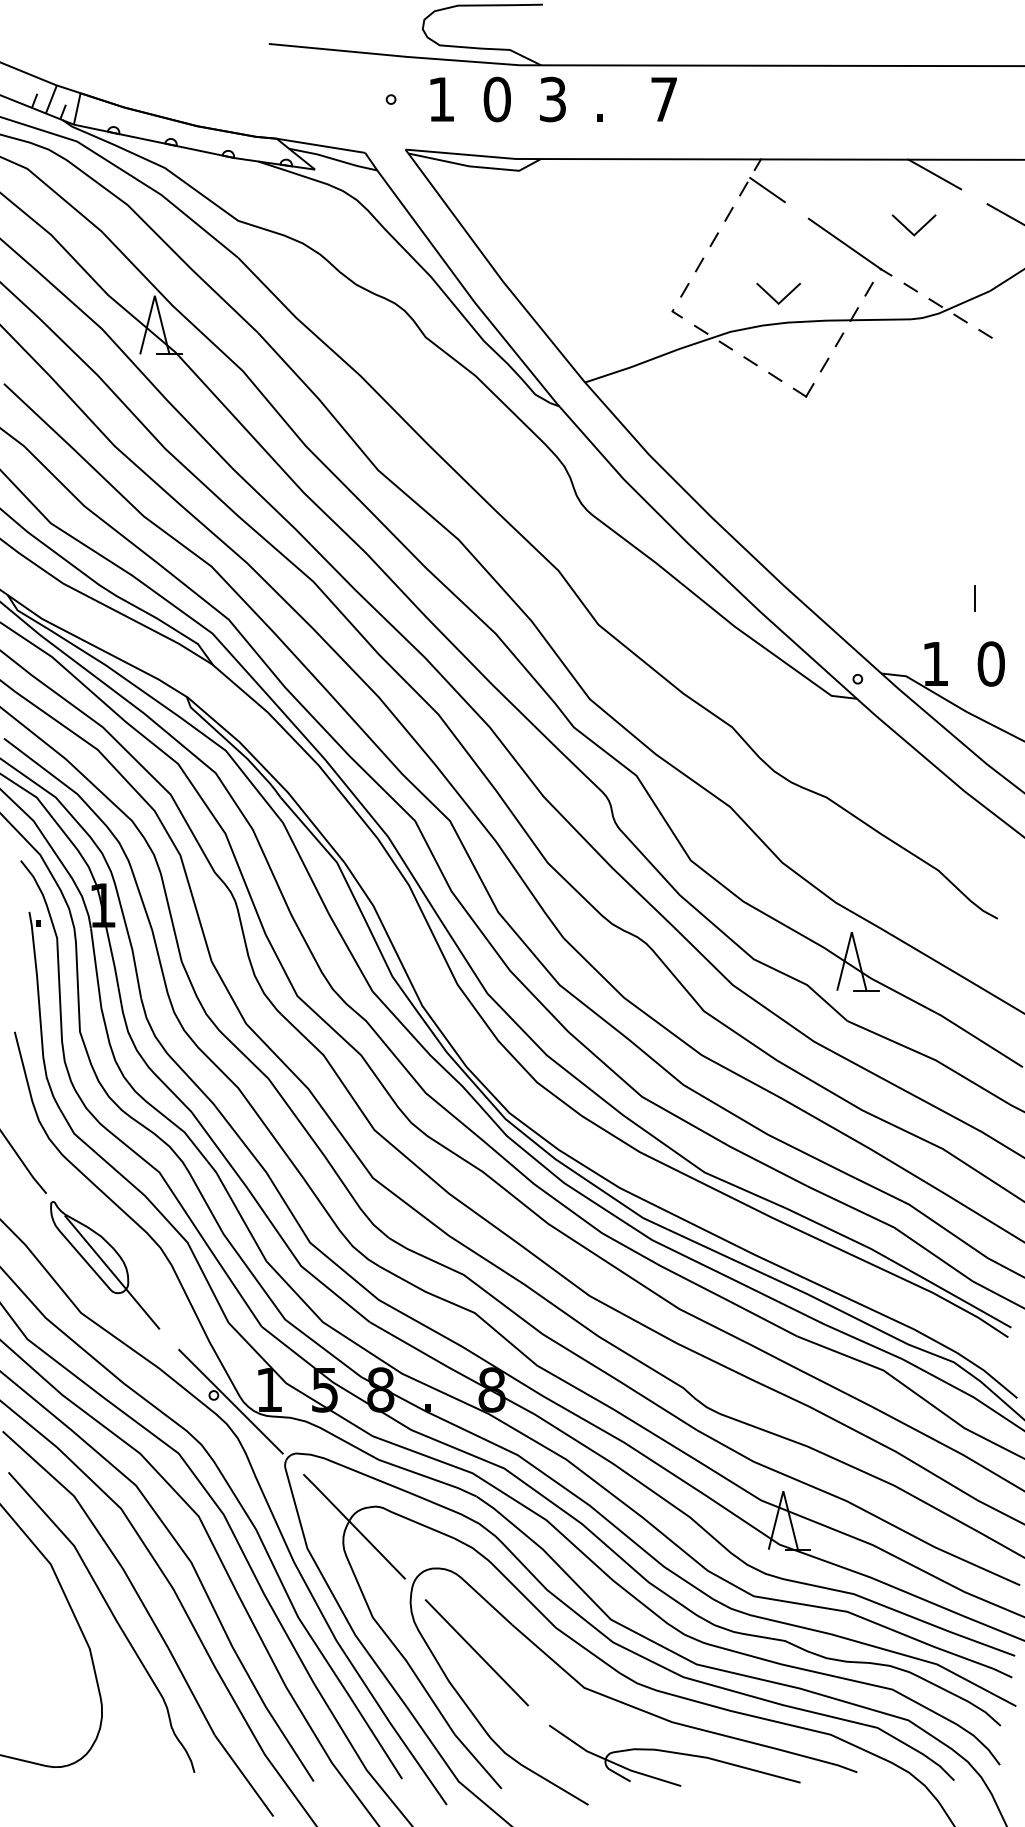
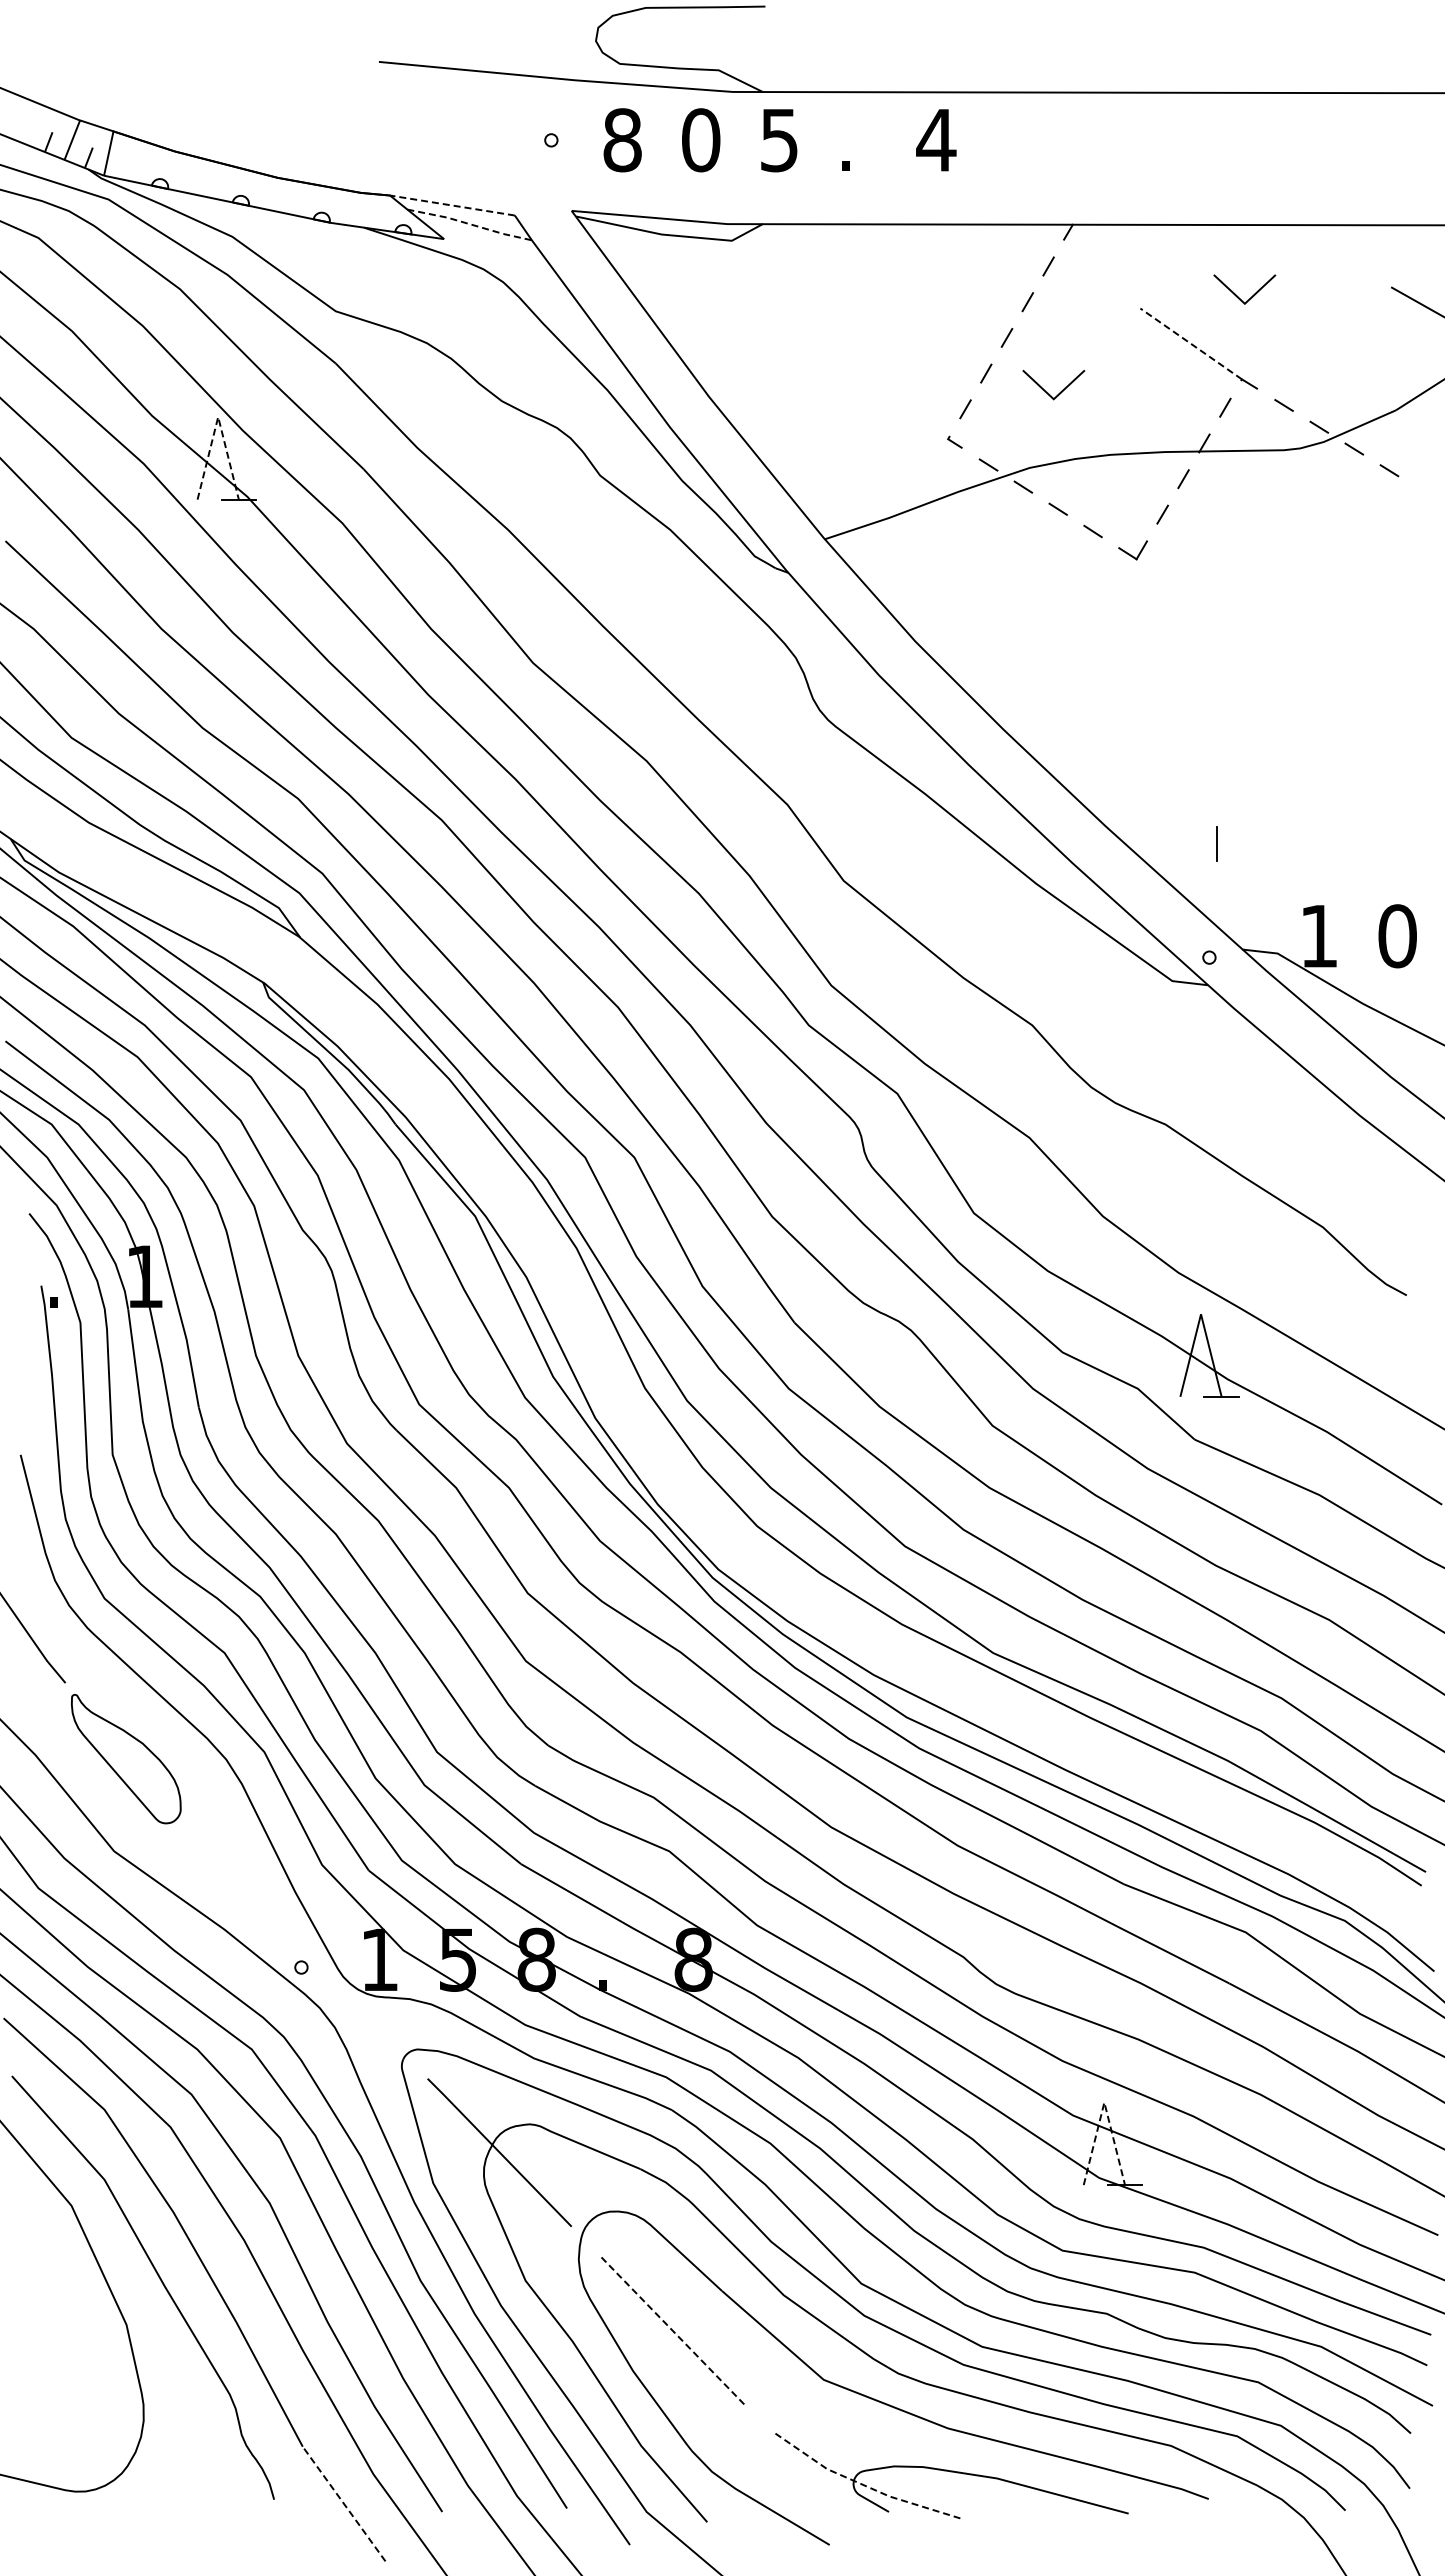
text: (552, 98) -> (779, 139), 3 -> 5
text: (441, 99) -> (622, 140), 1 -> 8
text: (664, 99) -> (936, 140), 7 -> 4
line: (320, 145) -> (451, 205), solid -> dashed
line: (333, 159) -> (470, 224), solid -> dashed
line: (934, 174) -> (1317, 245), removed
line: (767, 189) -> (1081, 267), removed
line: (908, 229) -> (1237, 295), moved
line: (845, 243) -> (1191, 343), solid -> dashed
line: (155, 296) -> (218, 417), solid -> dashed
line: (775, 299) -> (1049, 393), moved
line: (974, 598) -> (1216, 843), moved
line: (112, 1272) -> (158, 1793), removed
line: (230, 1401) -> (325, 1976), removed
line: (783, 1491) -> (1104, 2102), solid -> dashed
line: (477, 1652) -> (672, 2330), solid -> dashed
line: (612, 1762) -> (863, 2484), solid -> dashed
line: (244, 1776) -> (344, 2504), solid -> dashed

